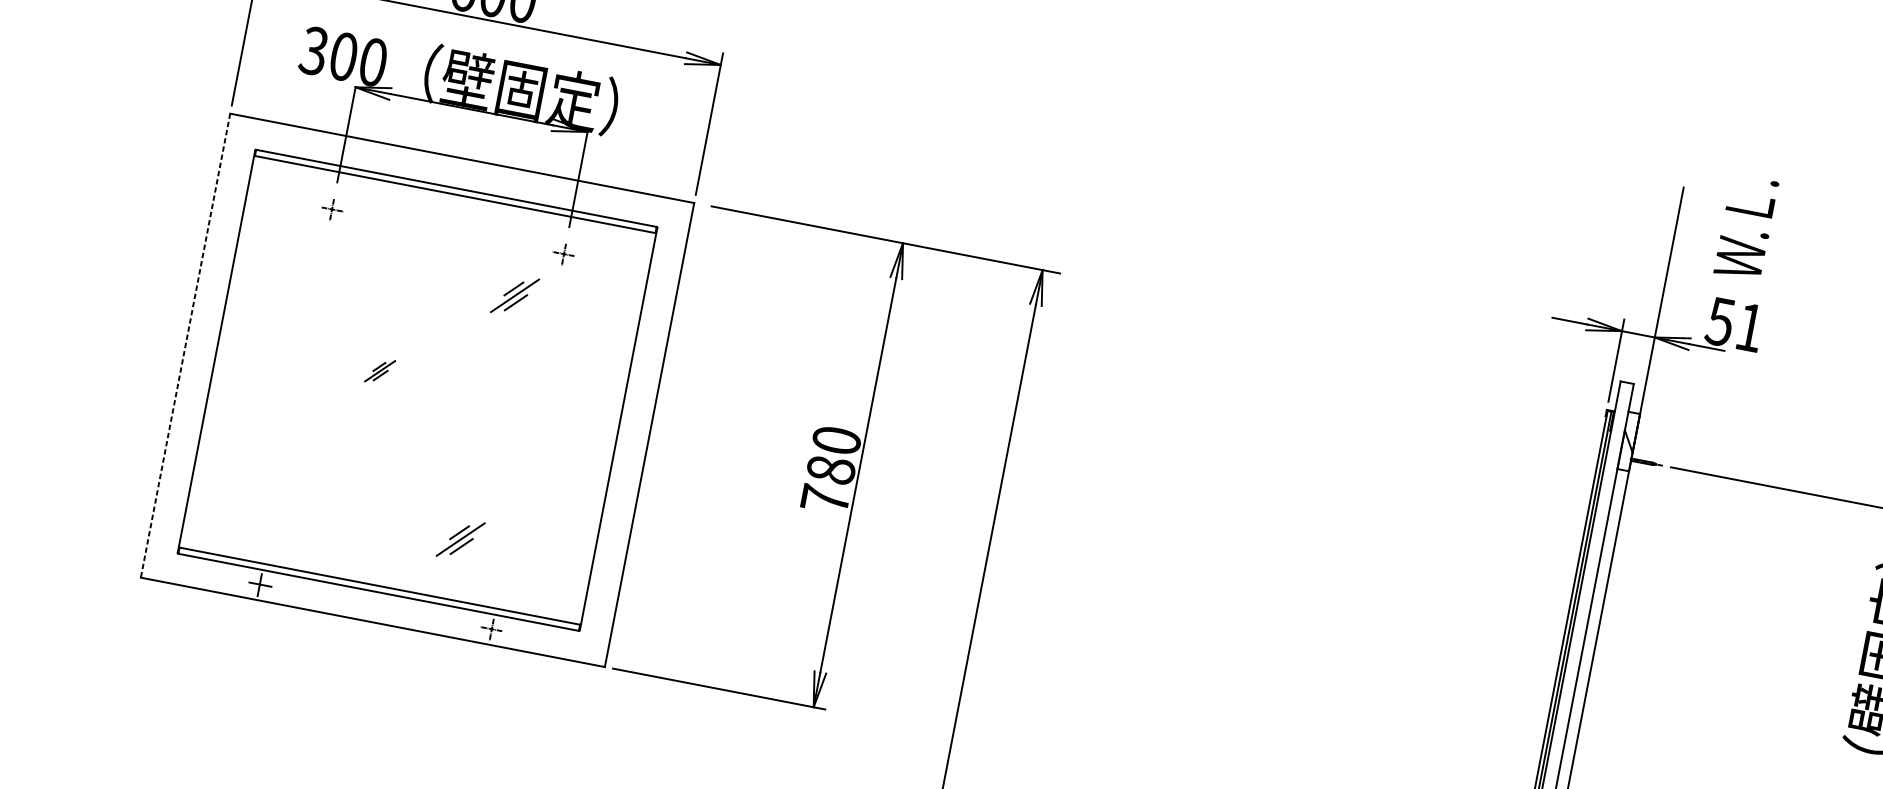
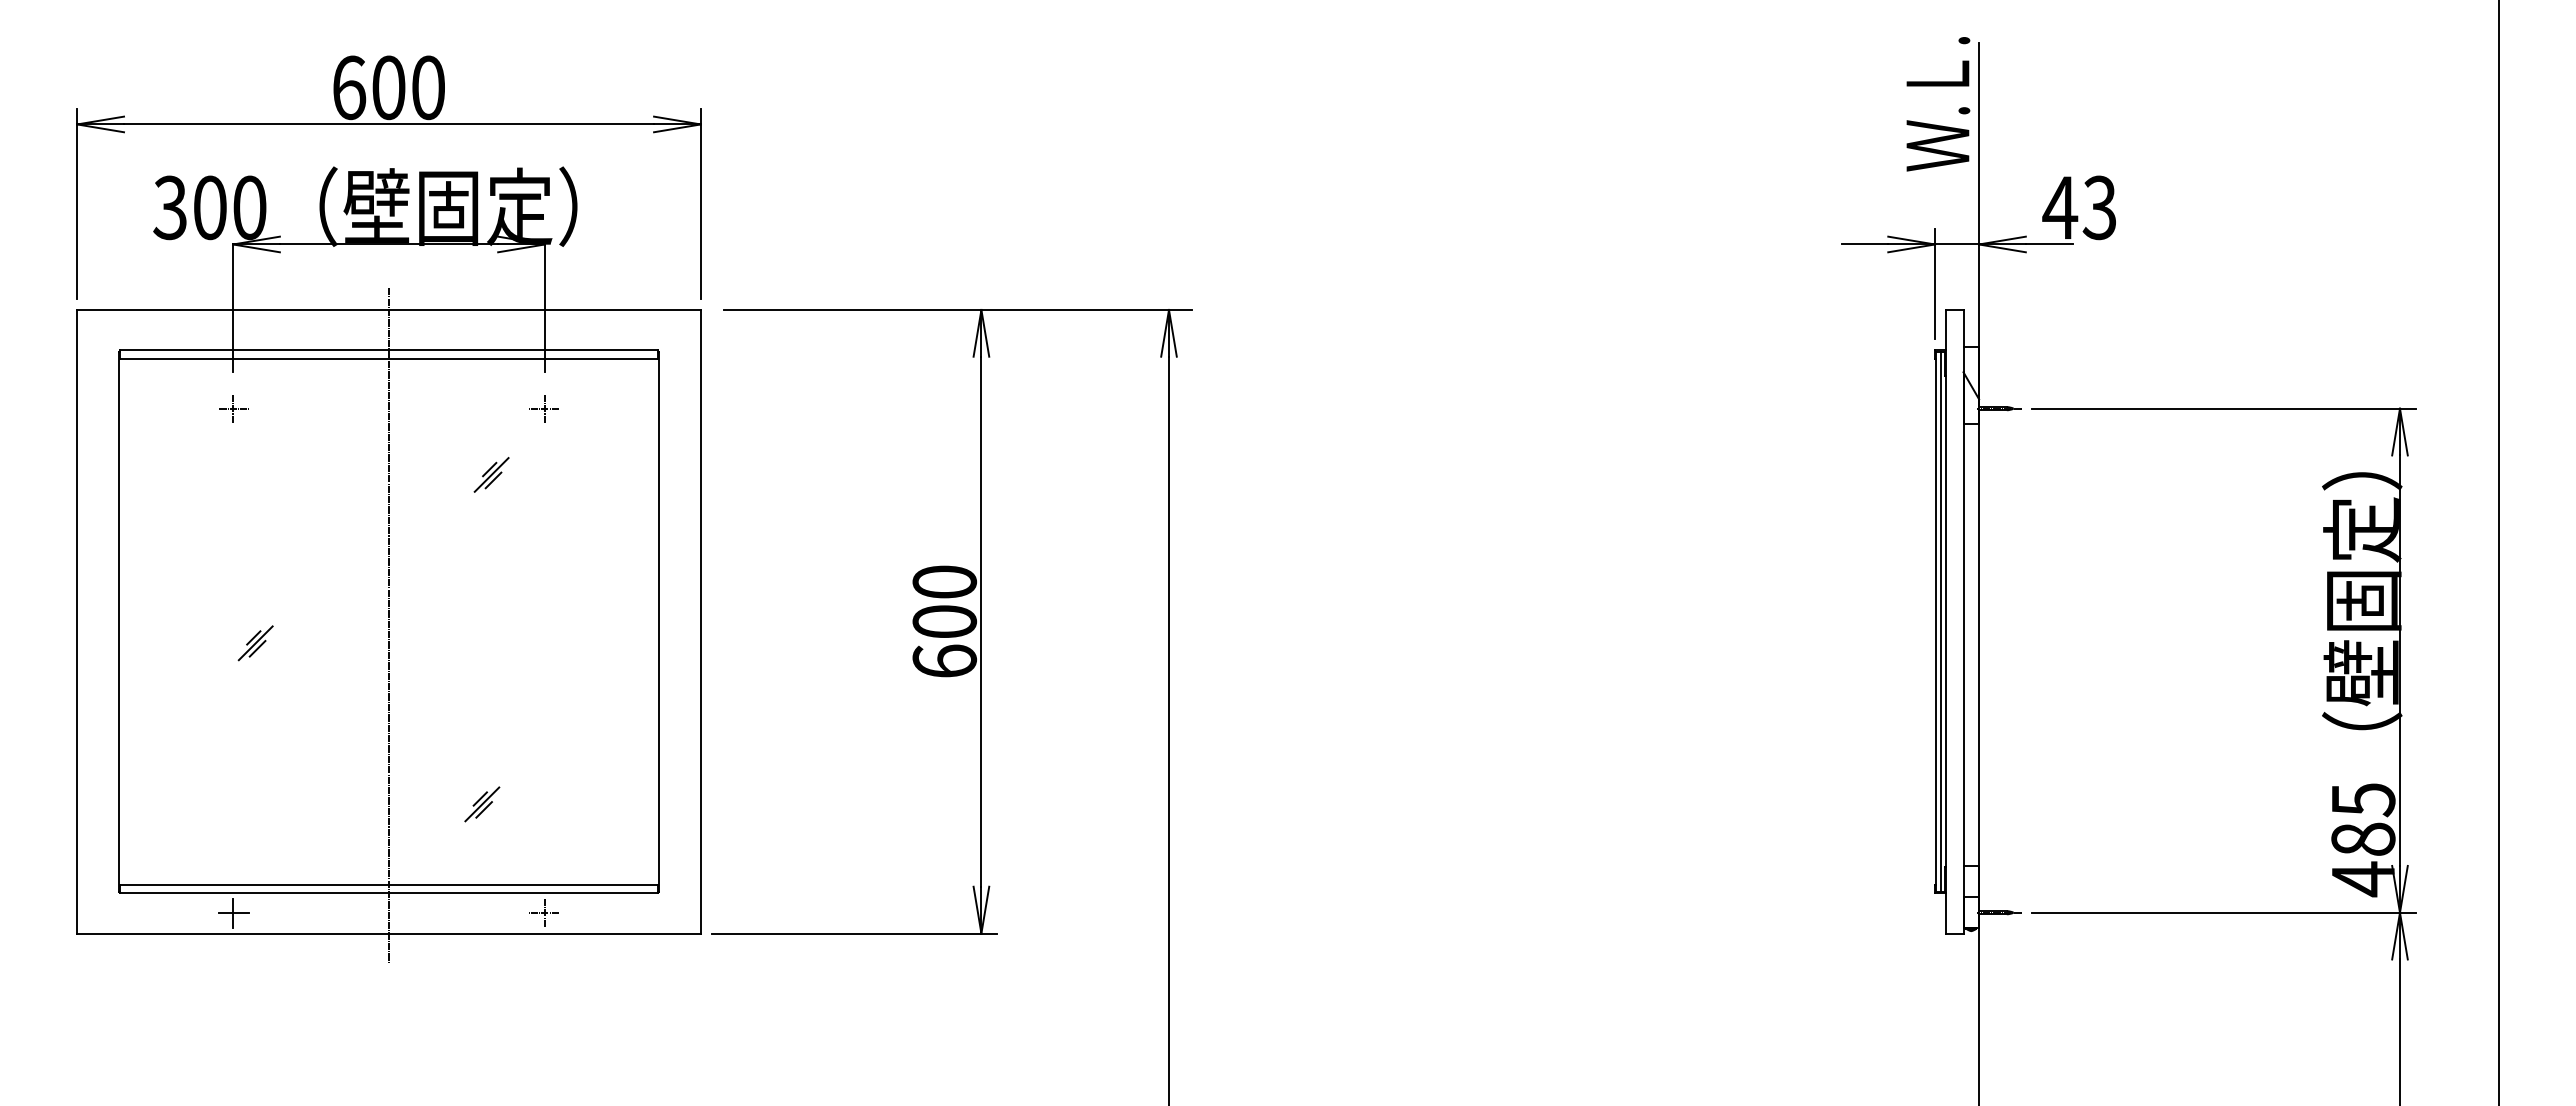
text: (1746, 227) -> (1938, 104), moved
part: (514, 295) -> (491, 474), size x0.62
text: (1734, 324) -> (2078, 207), 51 -> 43
line: (185, 345) -> (77, 621), dashed -> solid
part: (379, 371) -> (255, 643), moved
line: (417, 393) -> (389, 625), added
text: (828, 484) -> (944, 641), 780 -> 600
part: (460, 539) -> (482, 804), size x0.62

